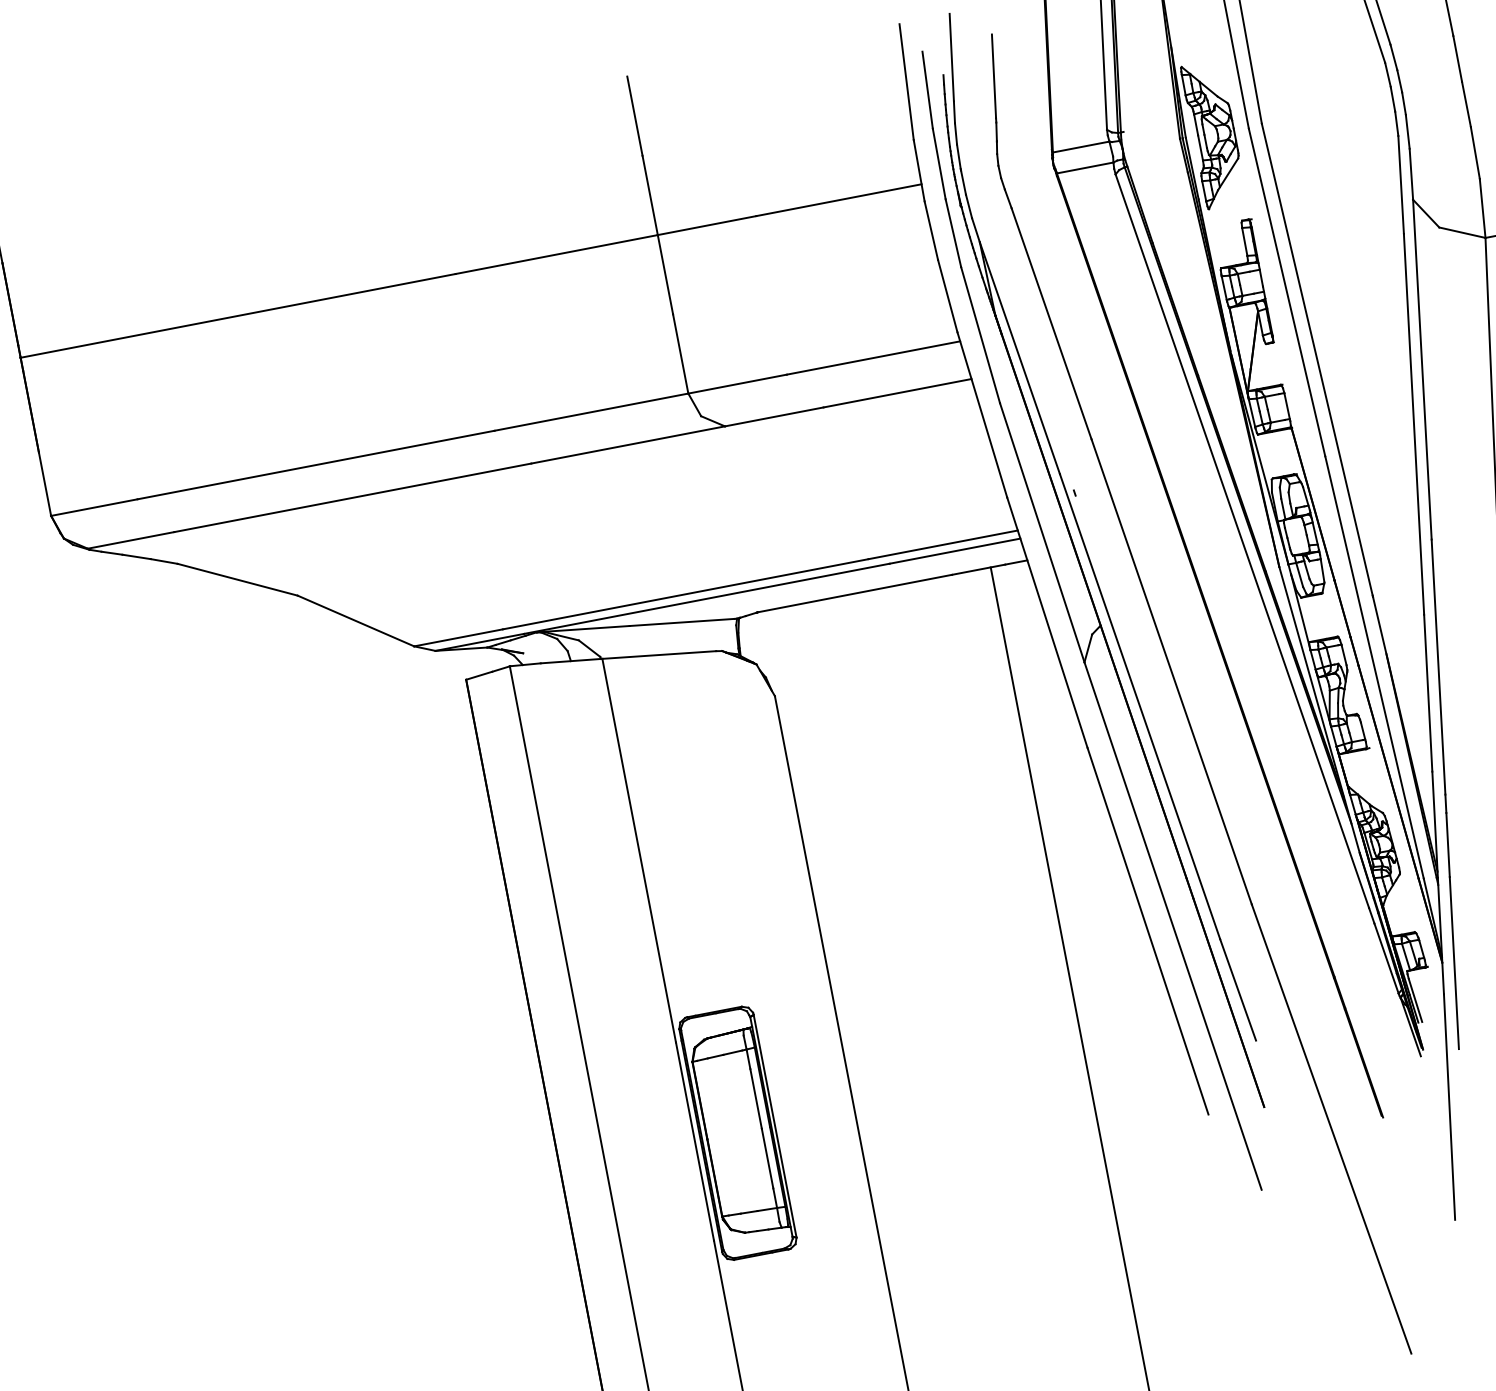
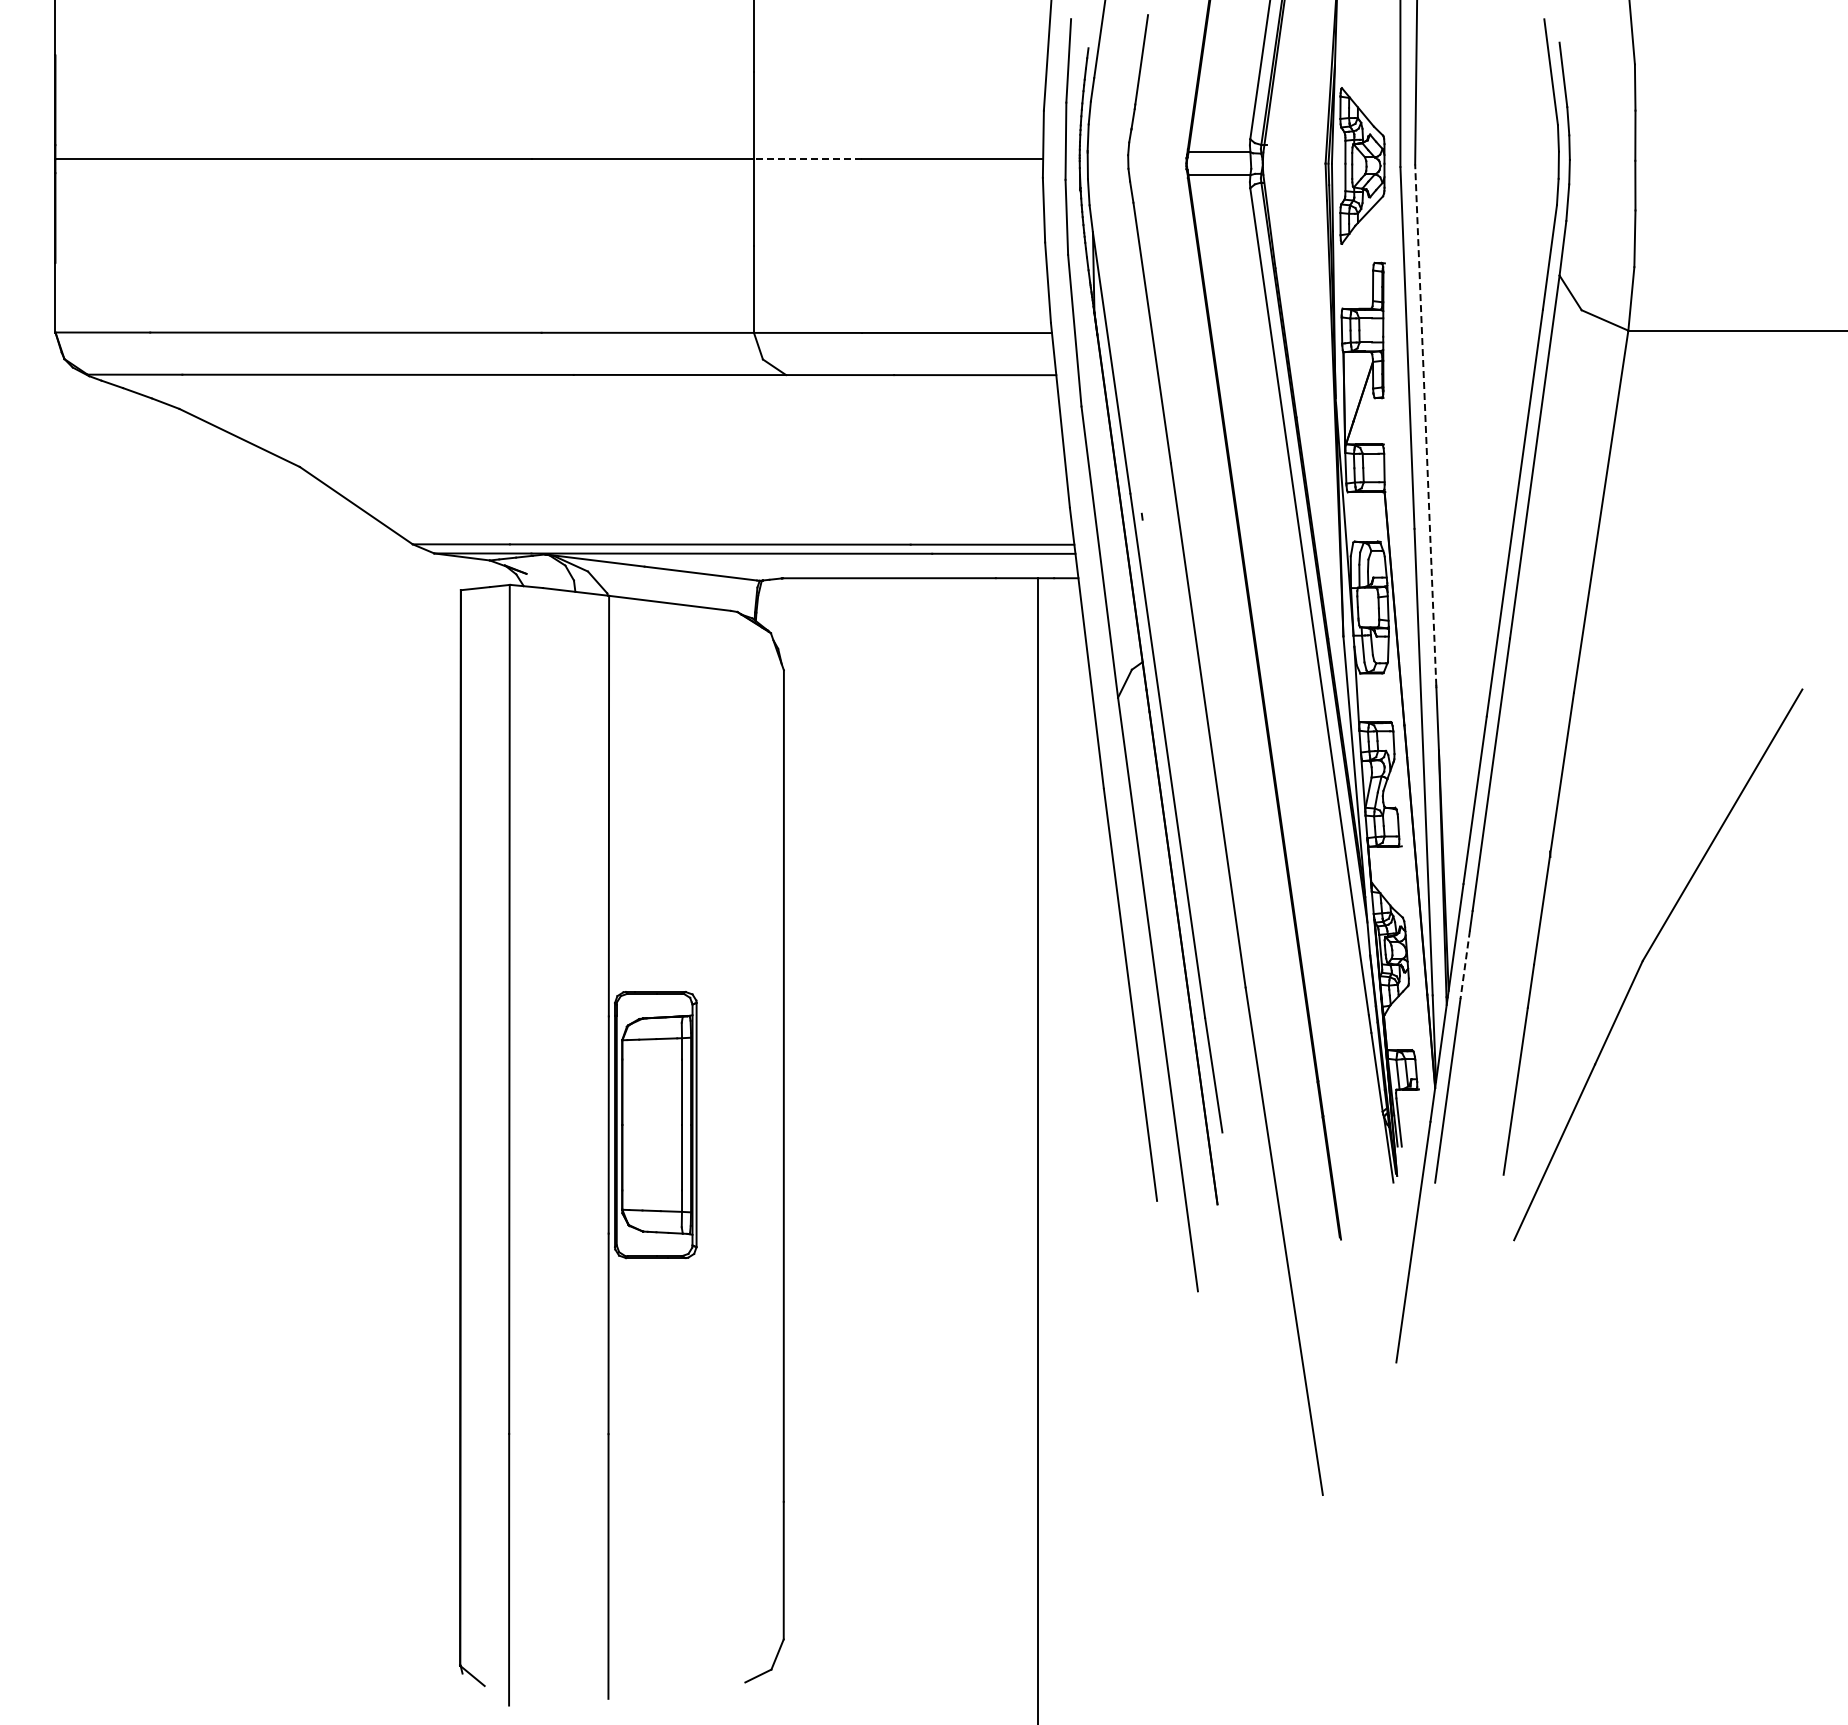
line: (706, 226) -> (807, 159), solid -> dashed
line: (1317, 360) -> (1425, 425), solid -> dashed
line: (1448, 844) -> (1465, 964), solid -> dashed

